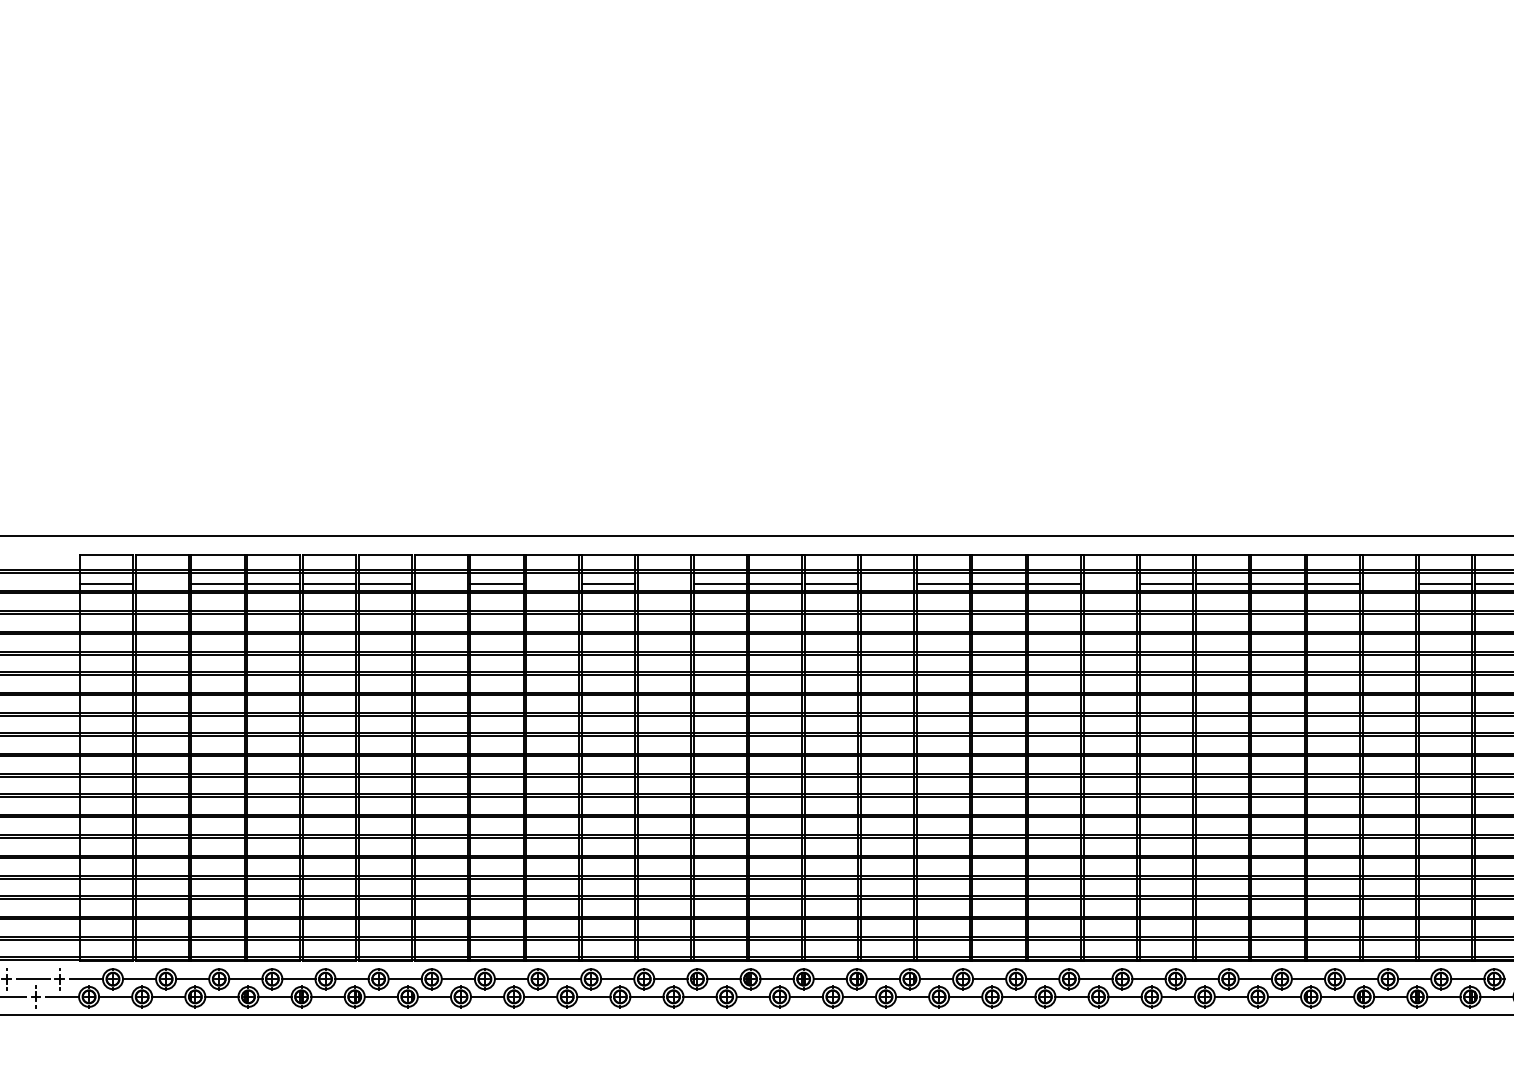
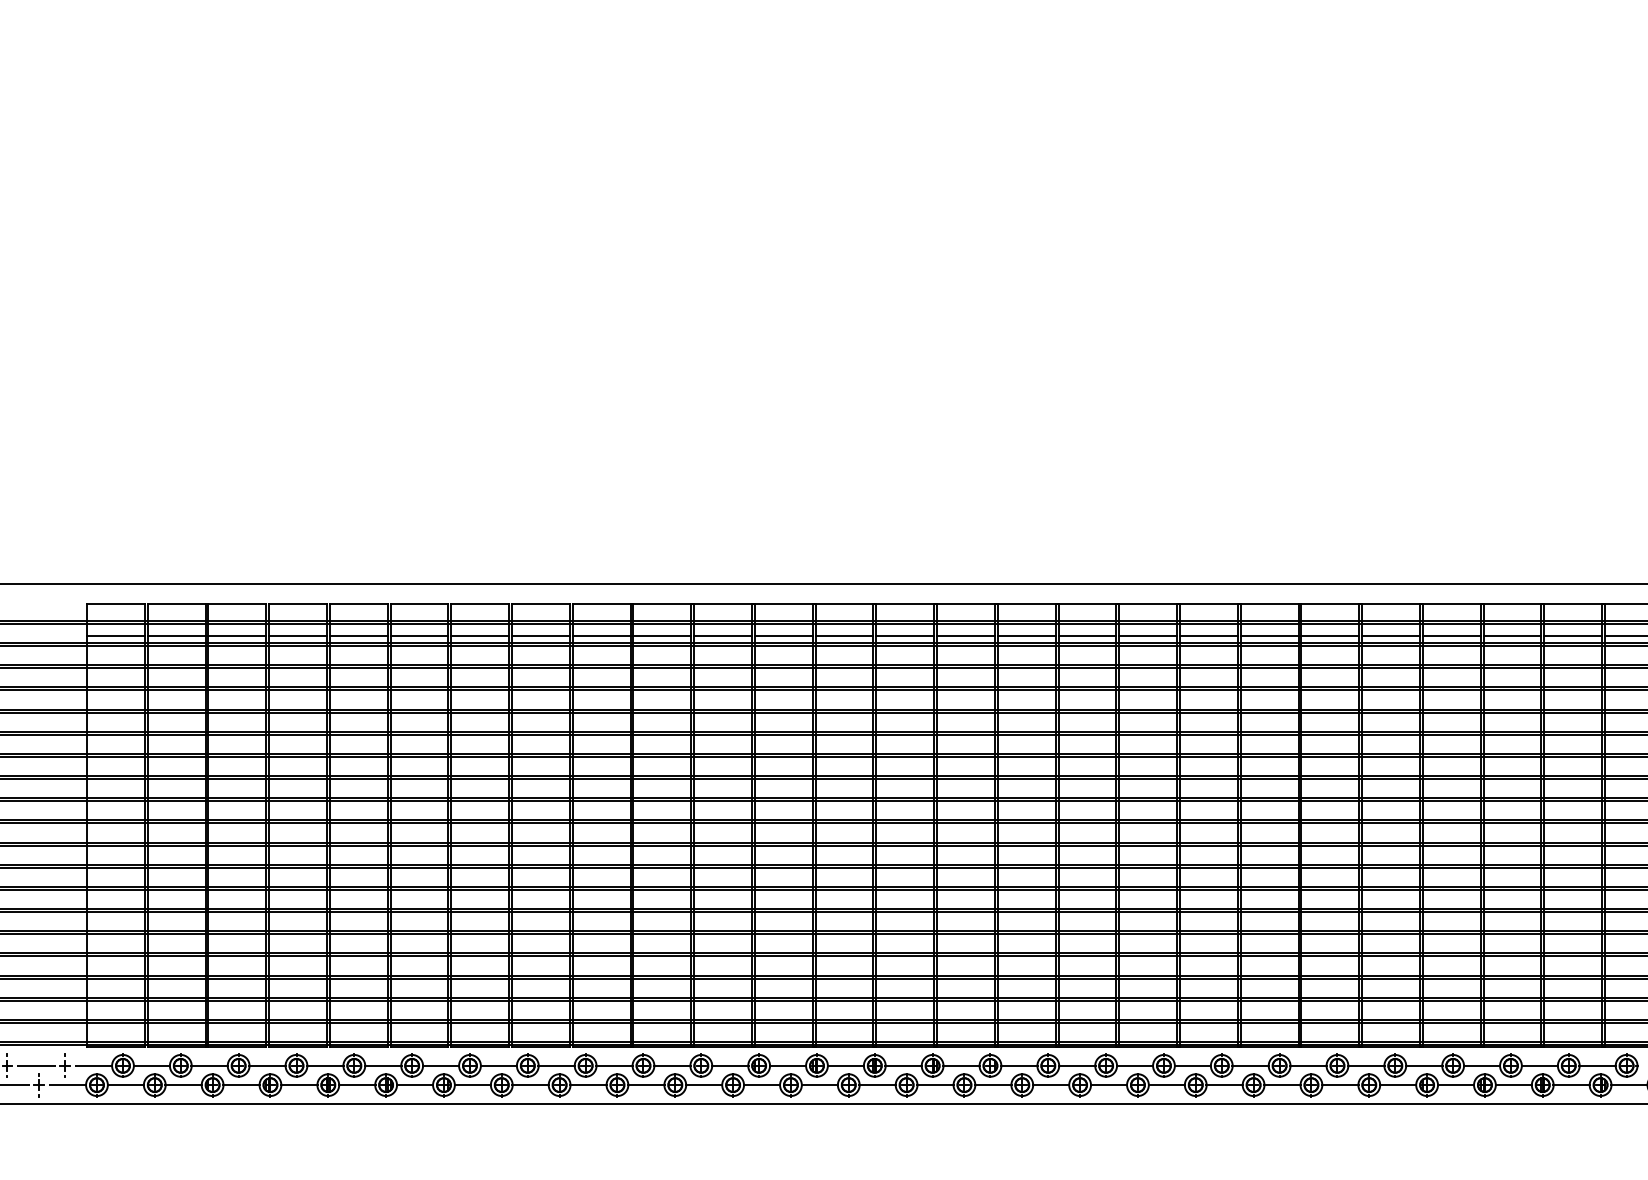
line: (161, 583) -> (175, 635), added
line: (440, 583) -> (479, 635), added
line: (552, 583) -> (601, 635), added
line: (663, 583) -> (722, 635), added
line: (887, 583) -> (966, 635), added
line: (1110, 583) -> (1208, 635), added
line: (1389, 583) -> (1512, 635), added

